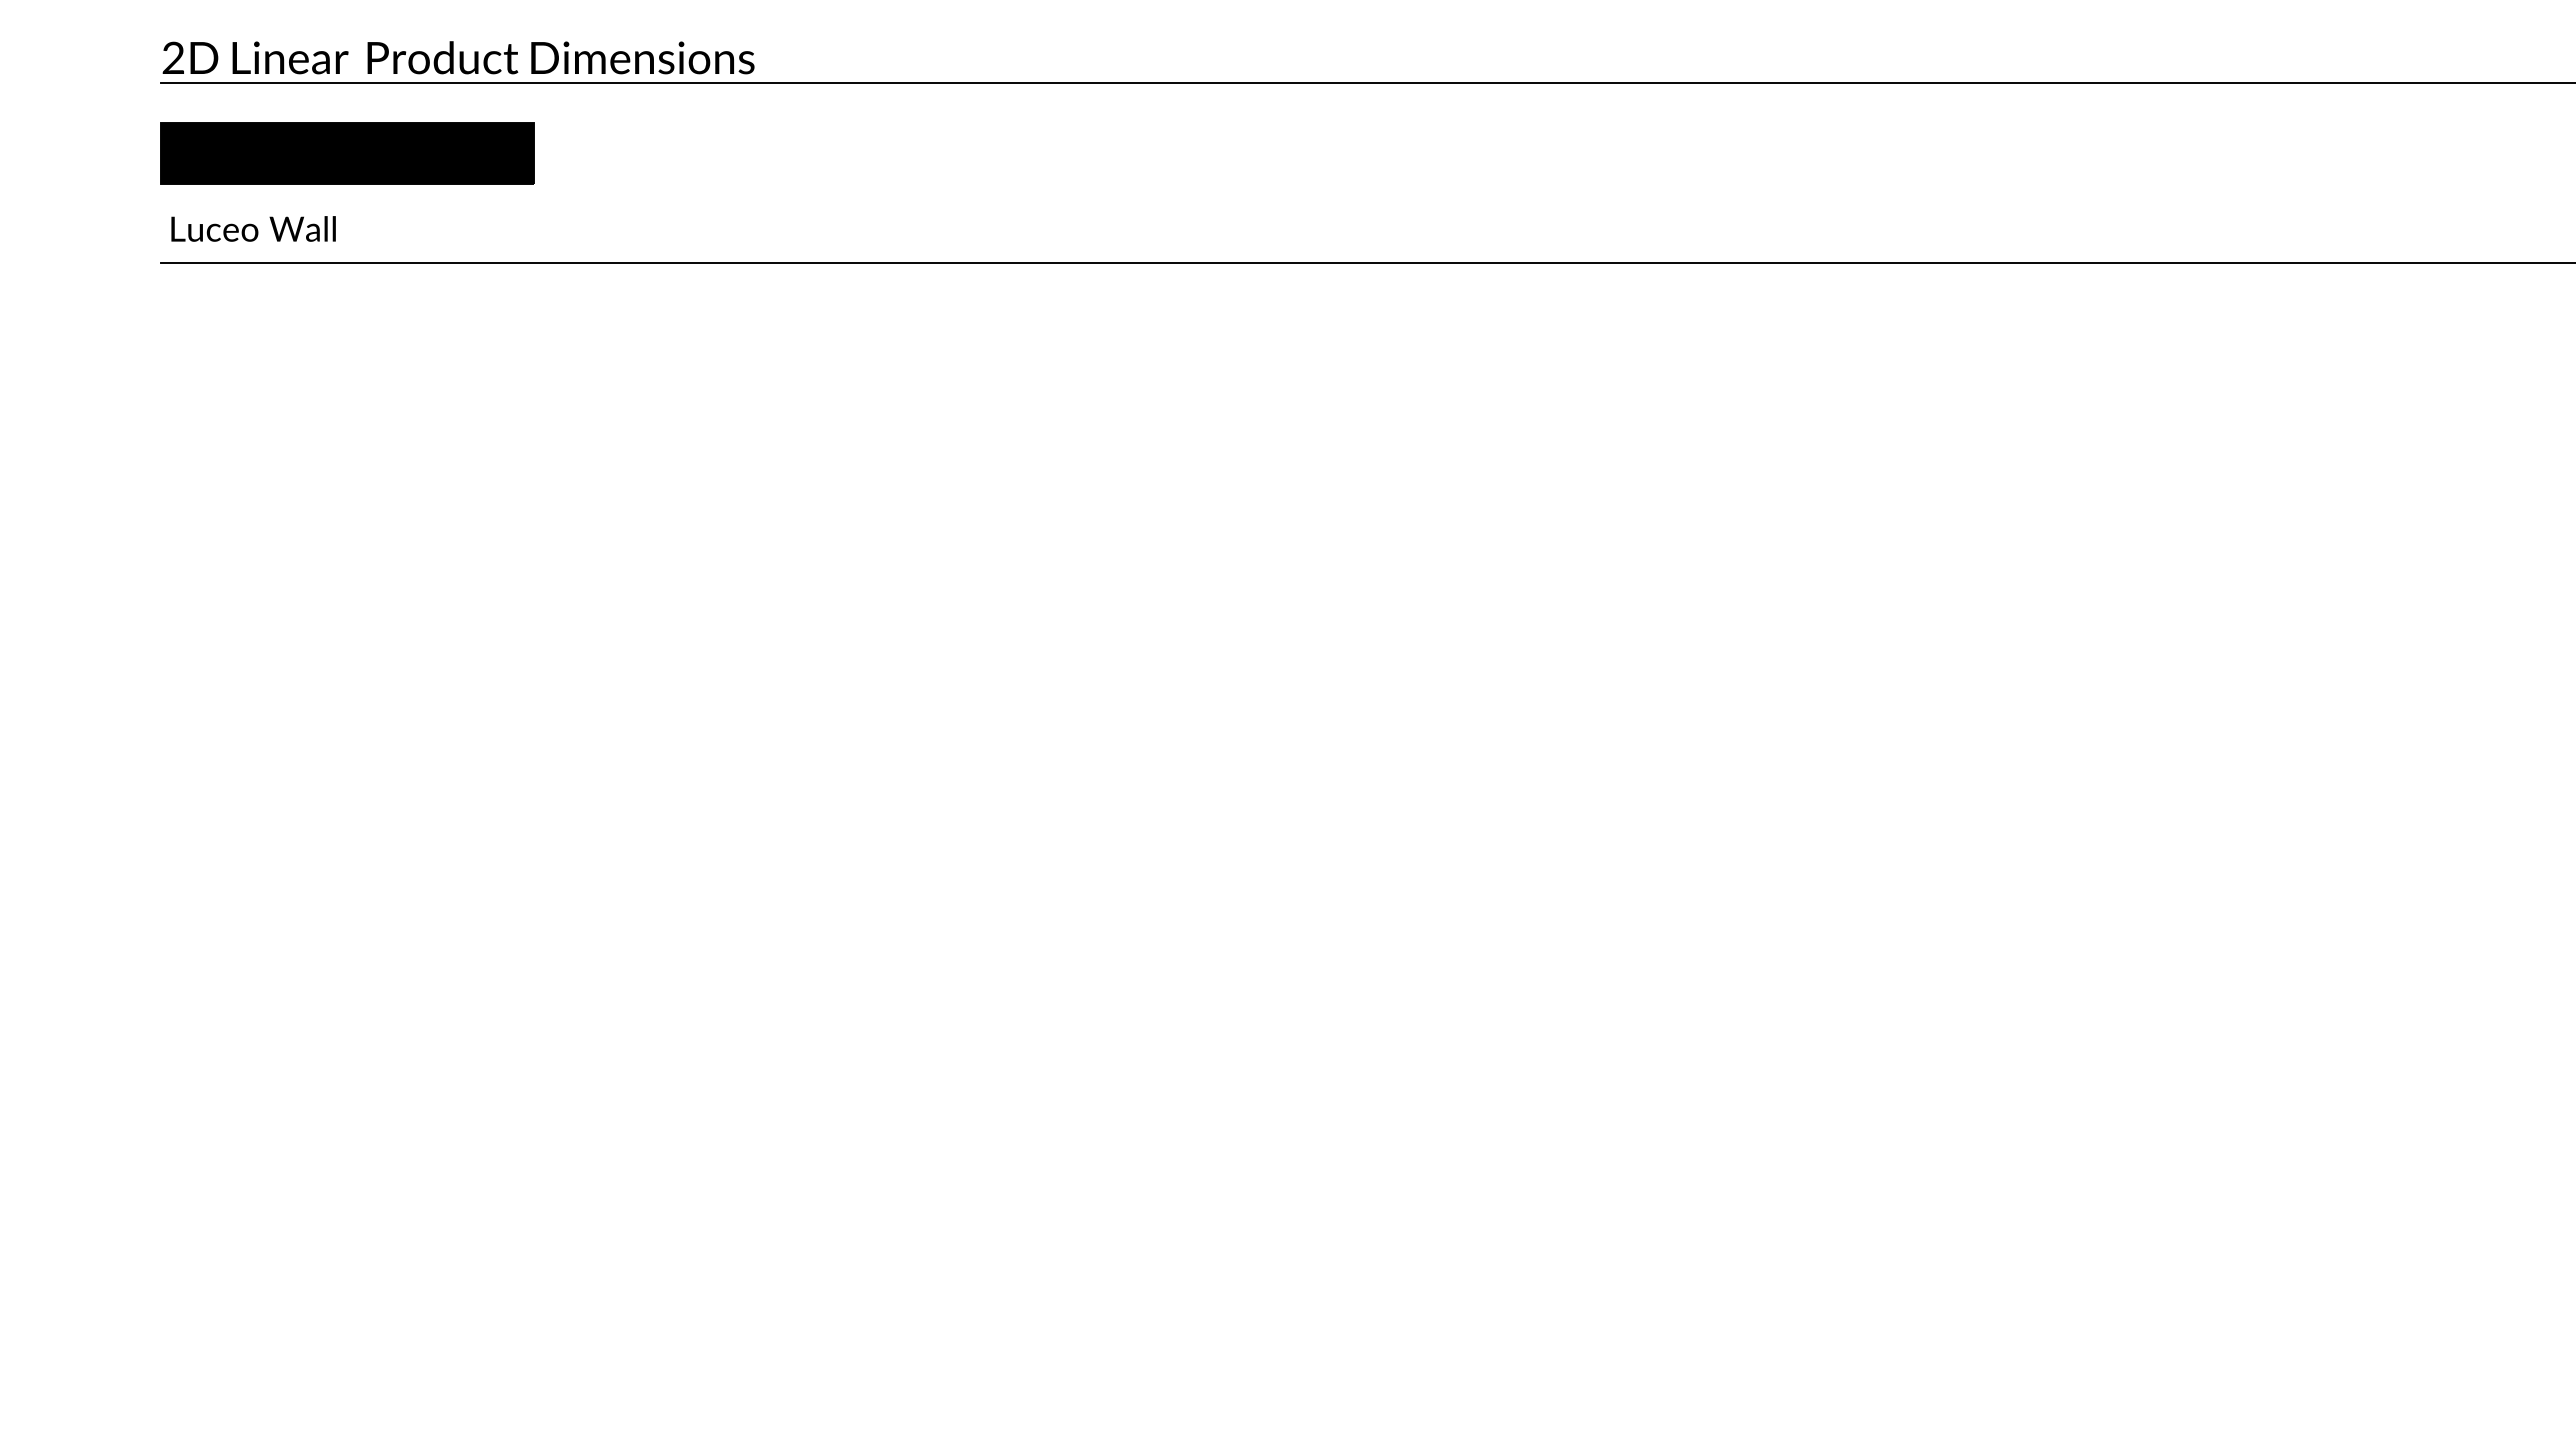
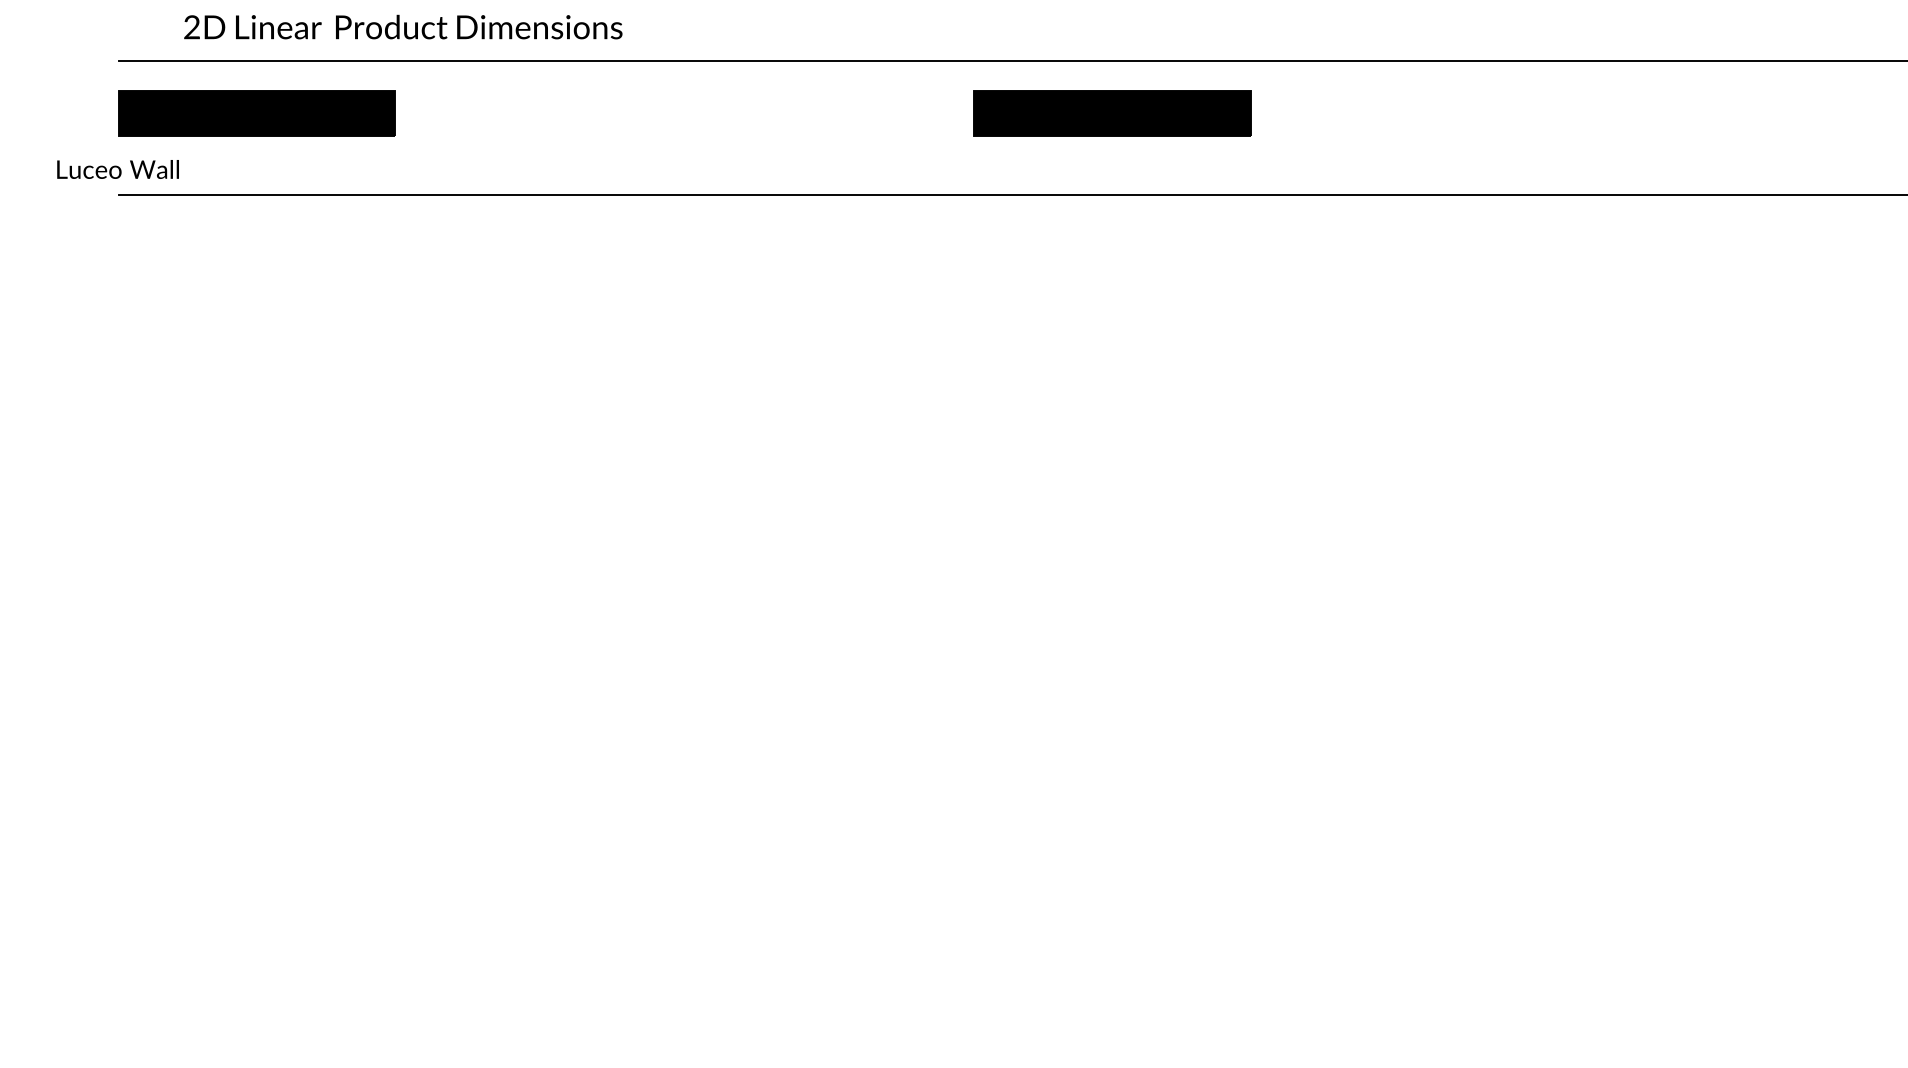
text: (458, 57) -> (403, 26), moved
part: (1502, 153) -> (1112, 113), added
text: (253, 228) -> (118, 169), moved

